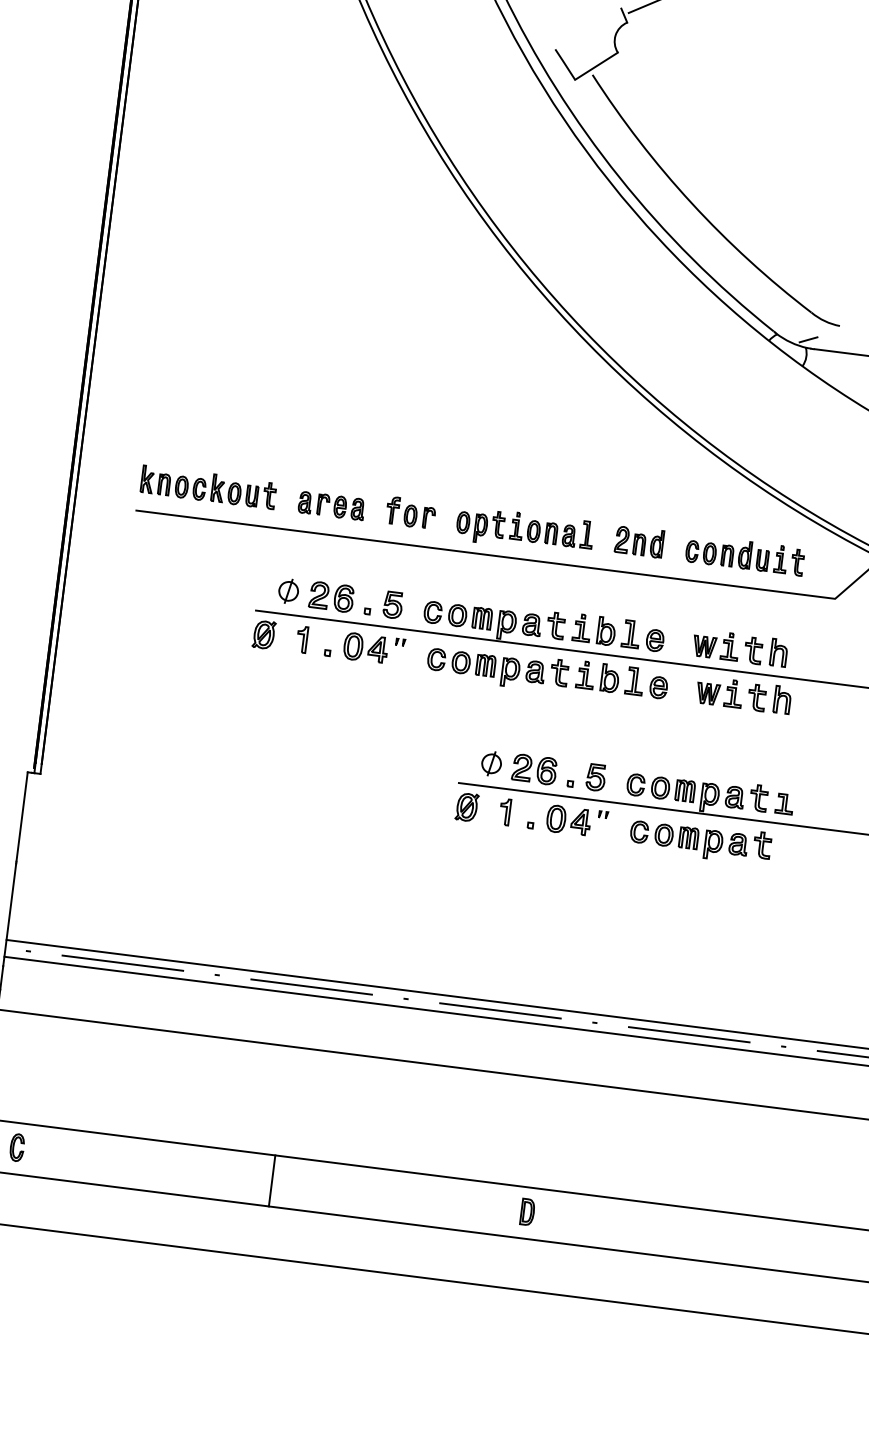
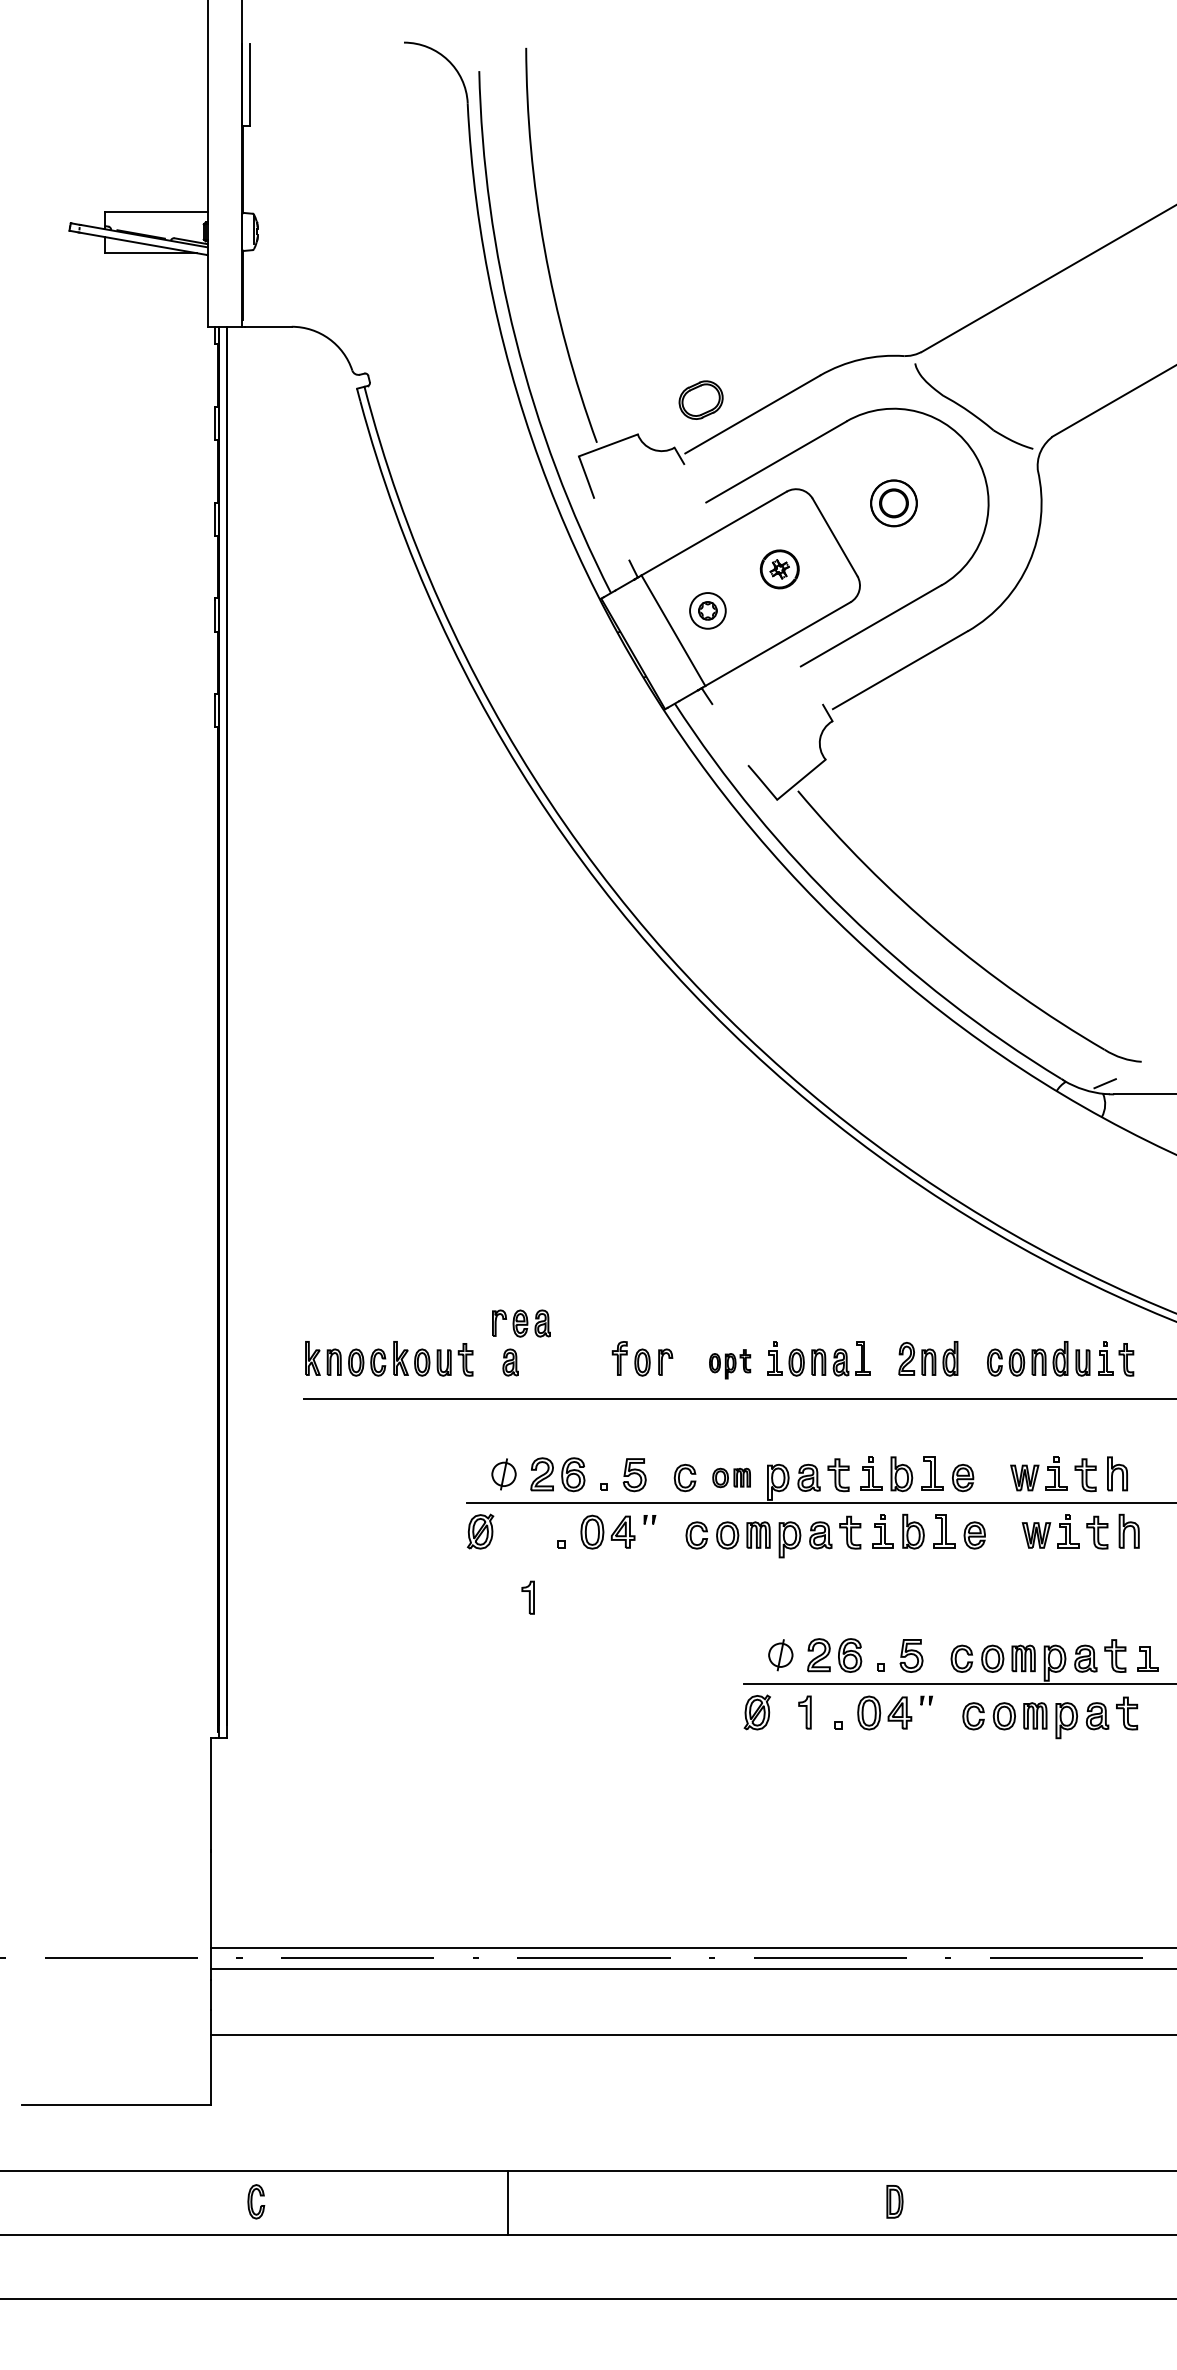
part: (341, 507) -> (521, 1323), moved
part: (479, 526) -> (729, 1364), size x0.7
part: (470, 616) -> (731, 1477), size x0.7
part: (301, 639) -> (527, 1597), moved
line: (272, 1181) -> (508, 2203), moved

